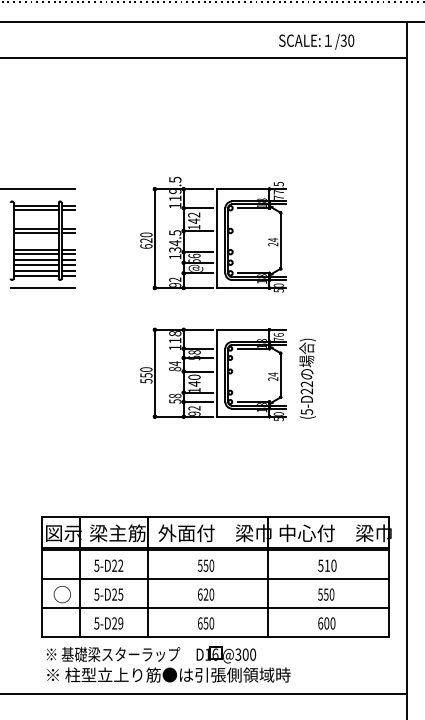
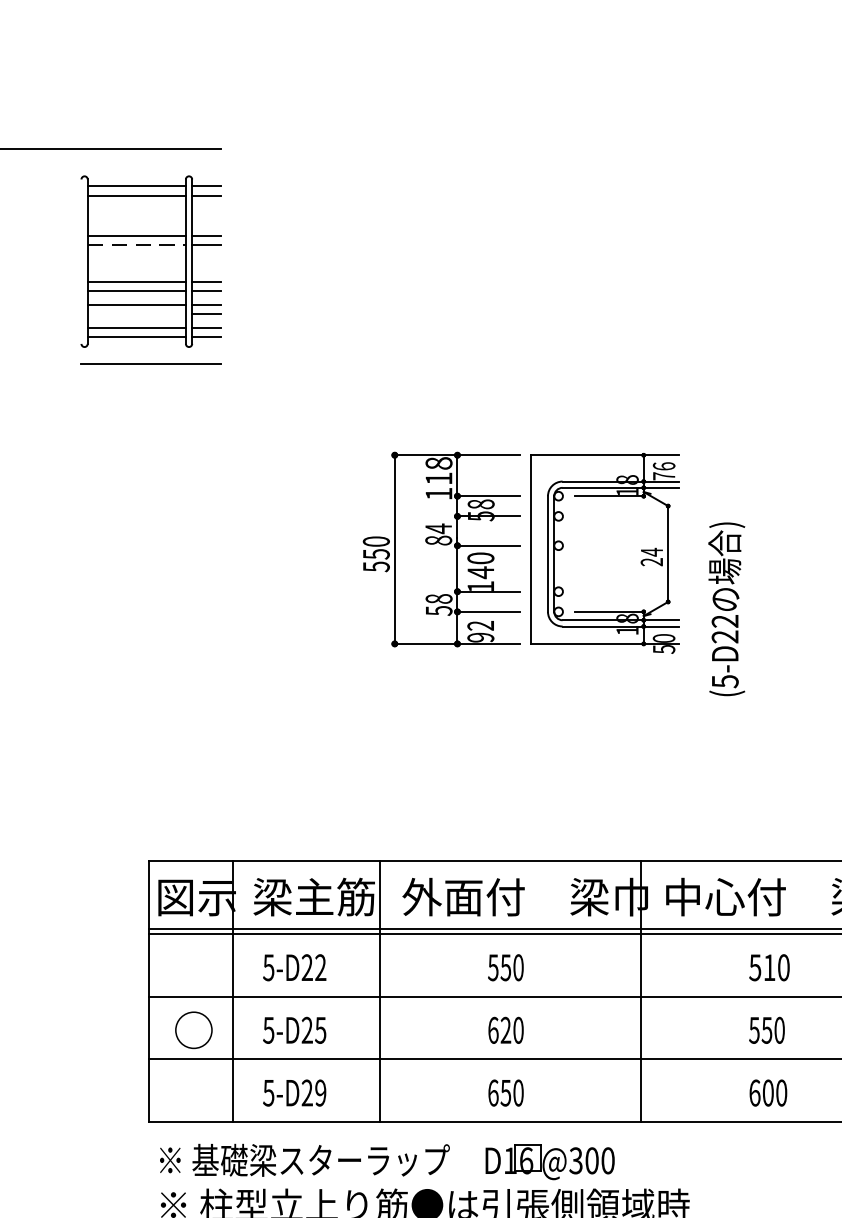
line: (36, 233) -> (137, 245), solid -> dashed
part: (213, 234) -> (522, 248), removed
line: (35, 264) -> (135, 313), removed
text: (307, 378) -> (726, 608), moved

